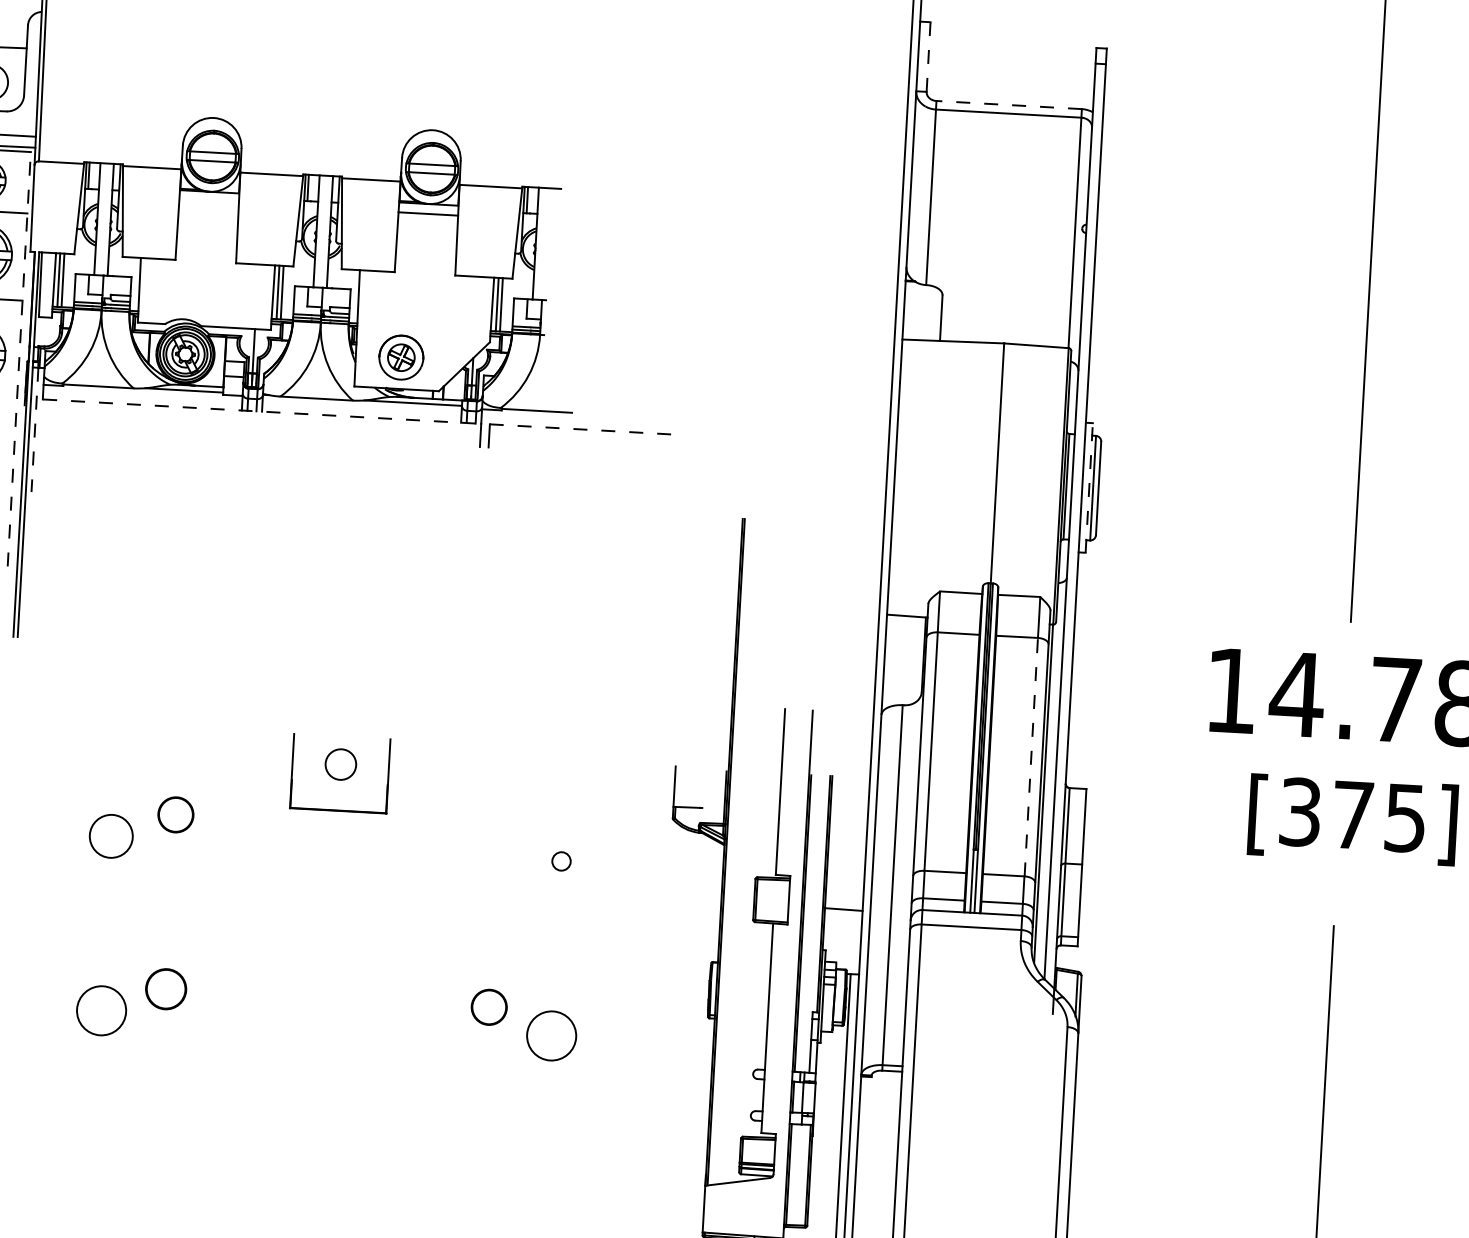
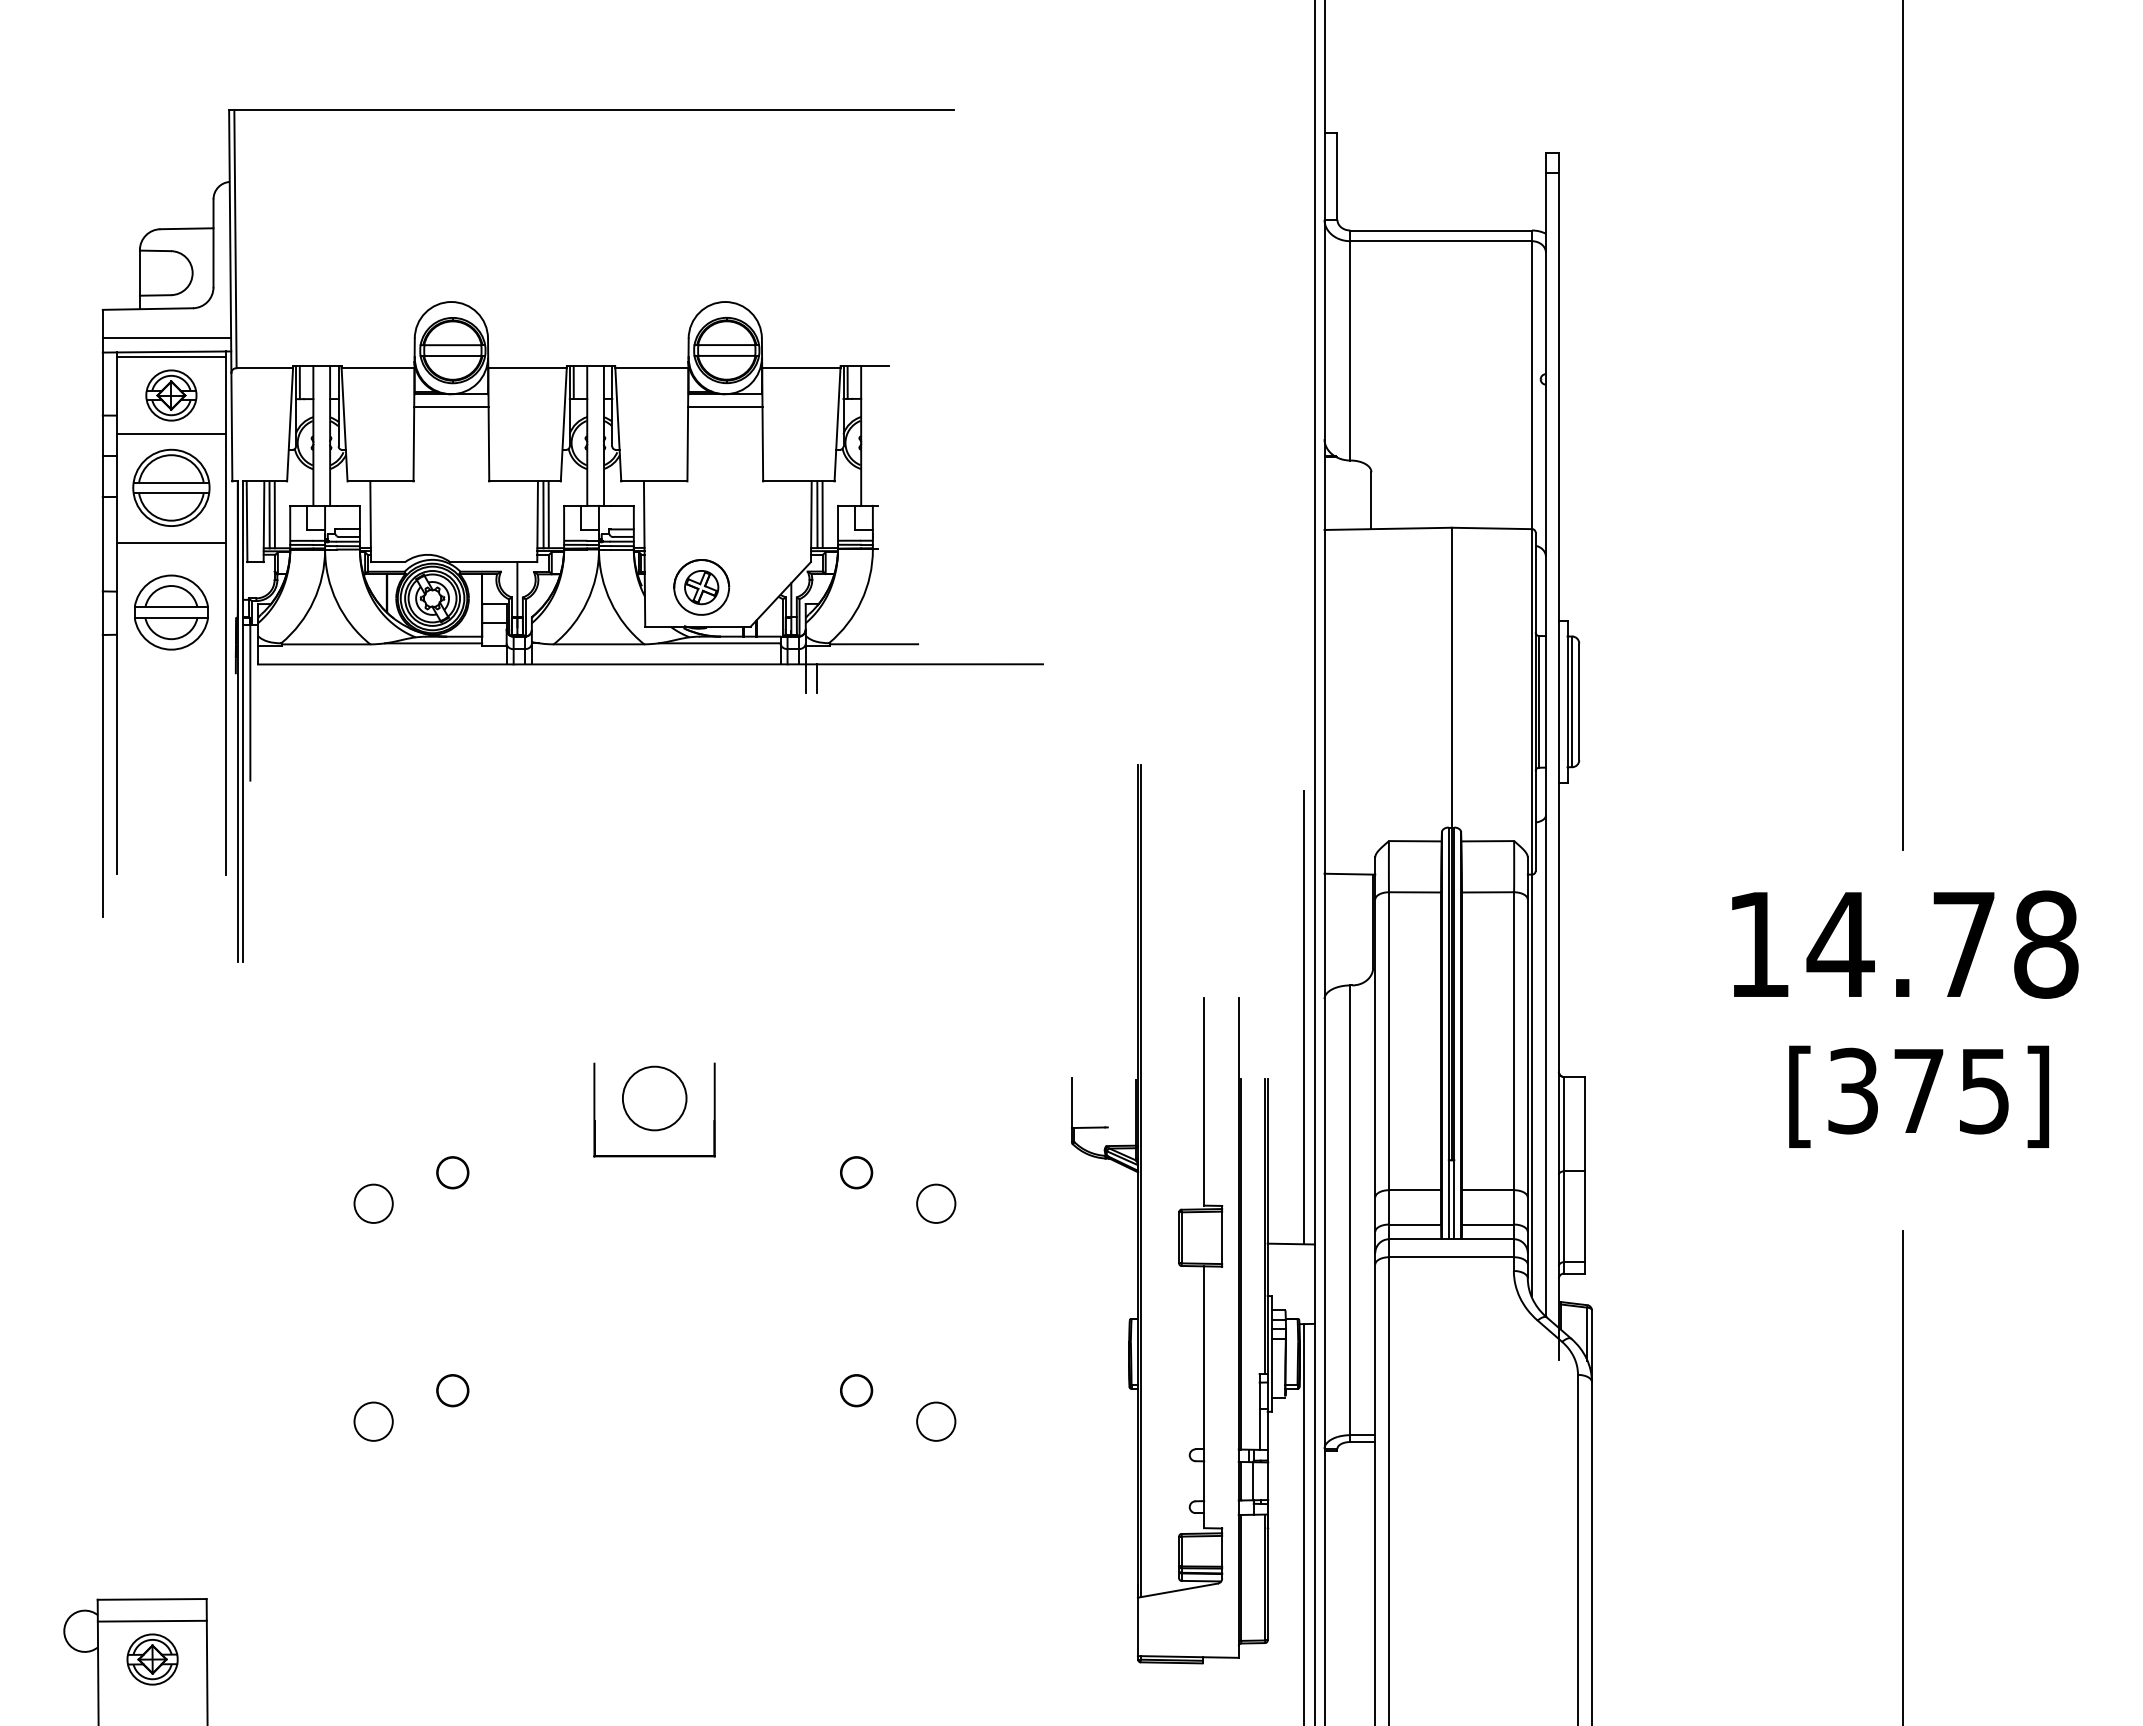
line: (928, 57) -> (1337, 176), dashed -> solid
line: (1009, 105) -> (1441, 230), dashed -> solid
line: (209, 201) -> (451, 406), added
line: (19, 357) -> (225, 613), dashed -> solid
line: (356, 417) -> (650, 664), dashed -> solid
line: (35, 429) -> (250, 702), dashed -> solid
line: (1089, 487) -> (1567, 701), dashed -> solid
line: (864, 728) -> (1304, 1017), added
line: (1031, 757) -> (1514, 1041), dashed -> solid
circle: (340, 764) -> (654, 1098), size x1.67
circle: (175, 814) -> (452, 1172), size x0.71
circle: (499, 832) -> (856, 1172), added
circle: (111, 836) -> (373, 1203), size x0.71
circle: (561, 861) -> (936, 1203), size x1.67
circle: (165, 989) -> (452, 1390), size x0.62
circle: (489, 1007) -> (856, 1390), size x0.71
circle: (101, 1010) -> (373, 1421), size x0.62
circle: (551, 1035) -> (936, 1421), size x0.62

